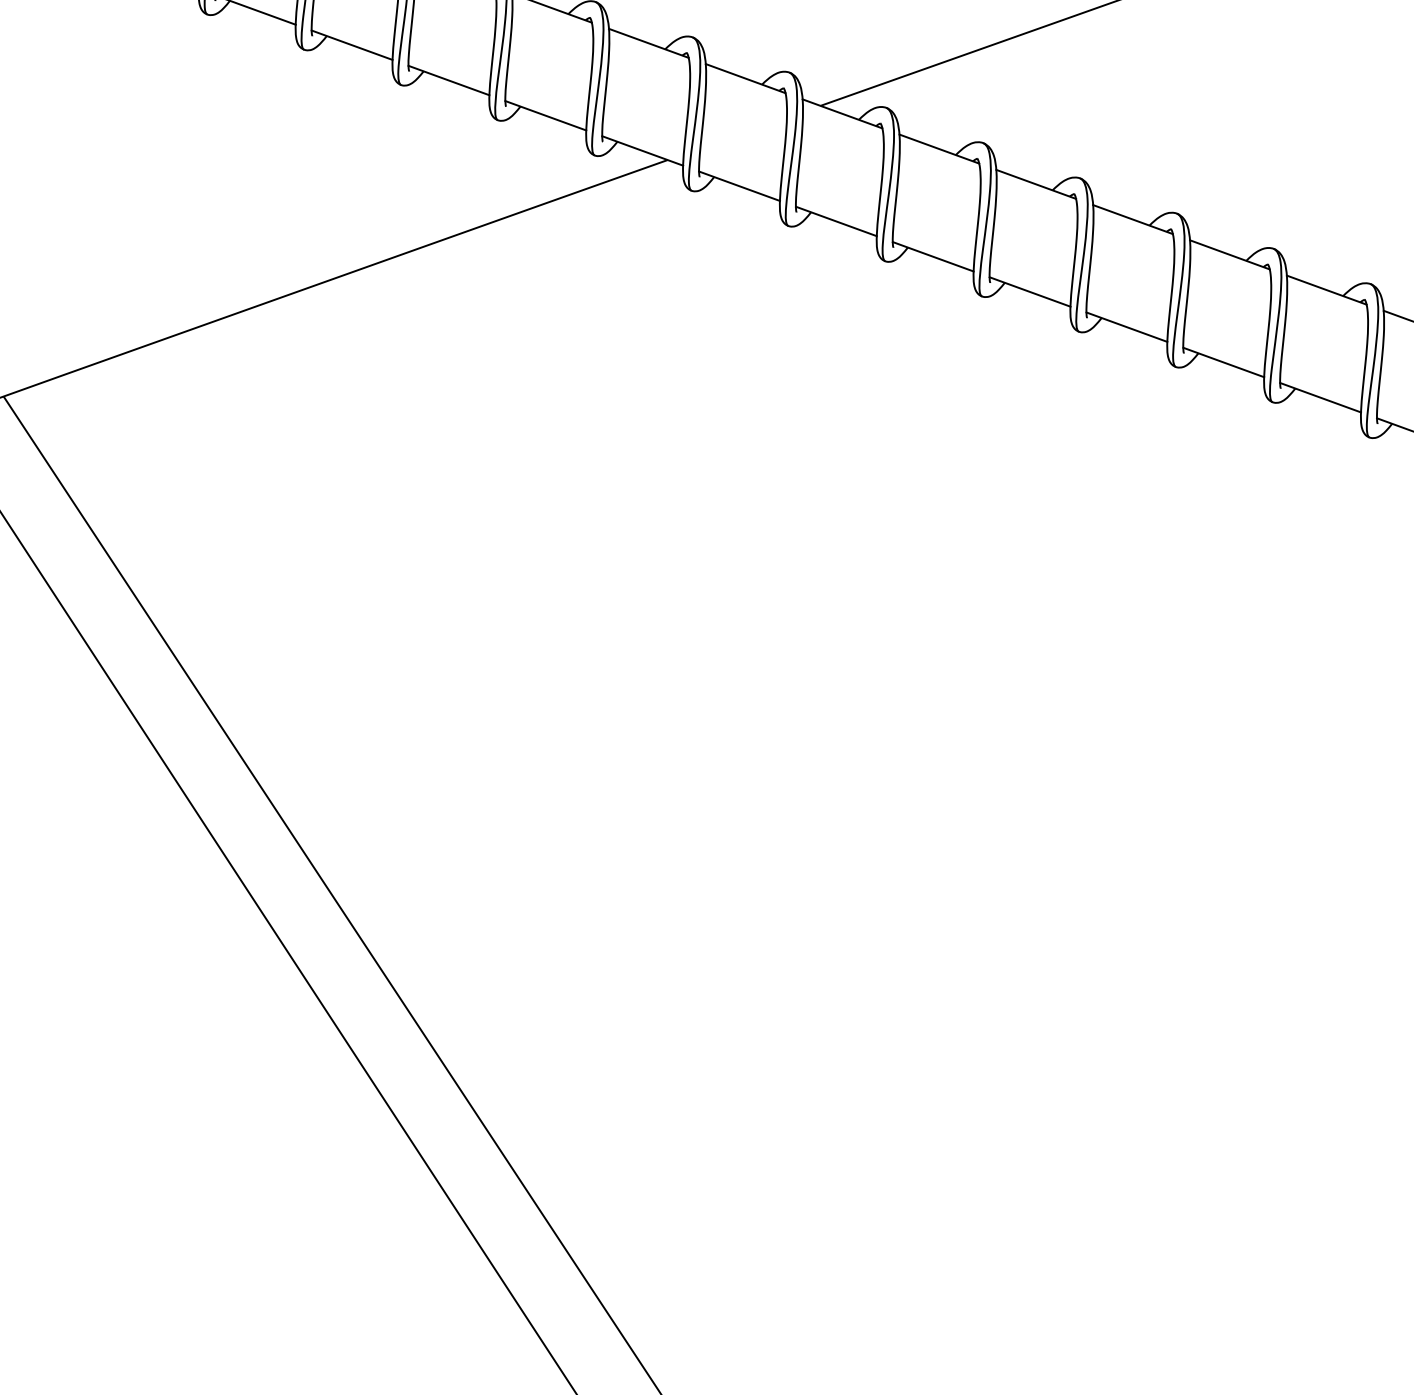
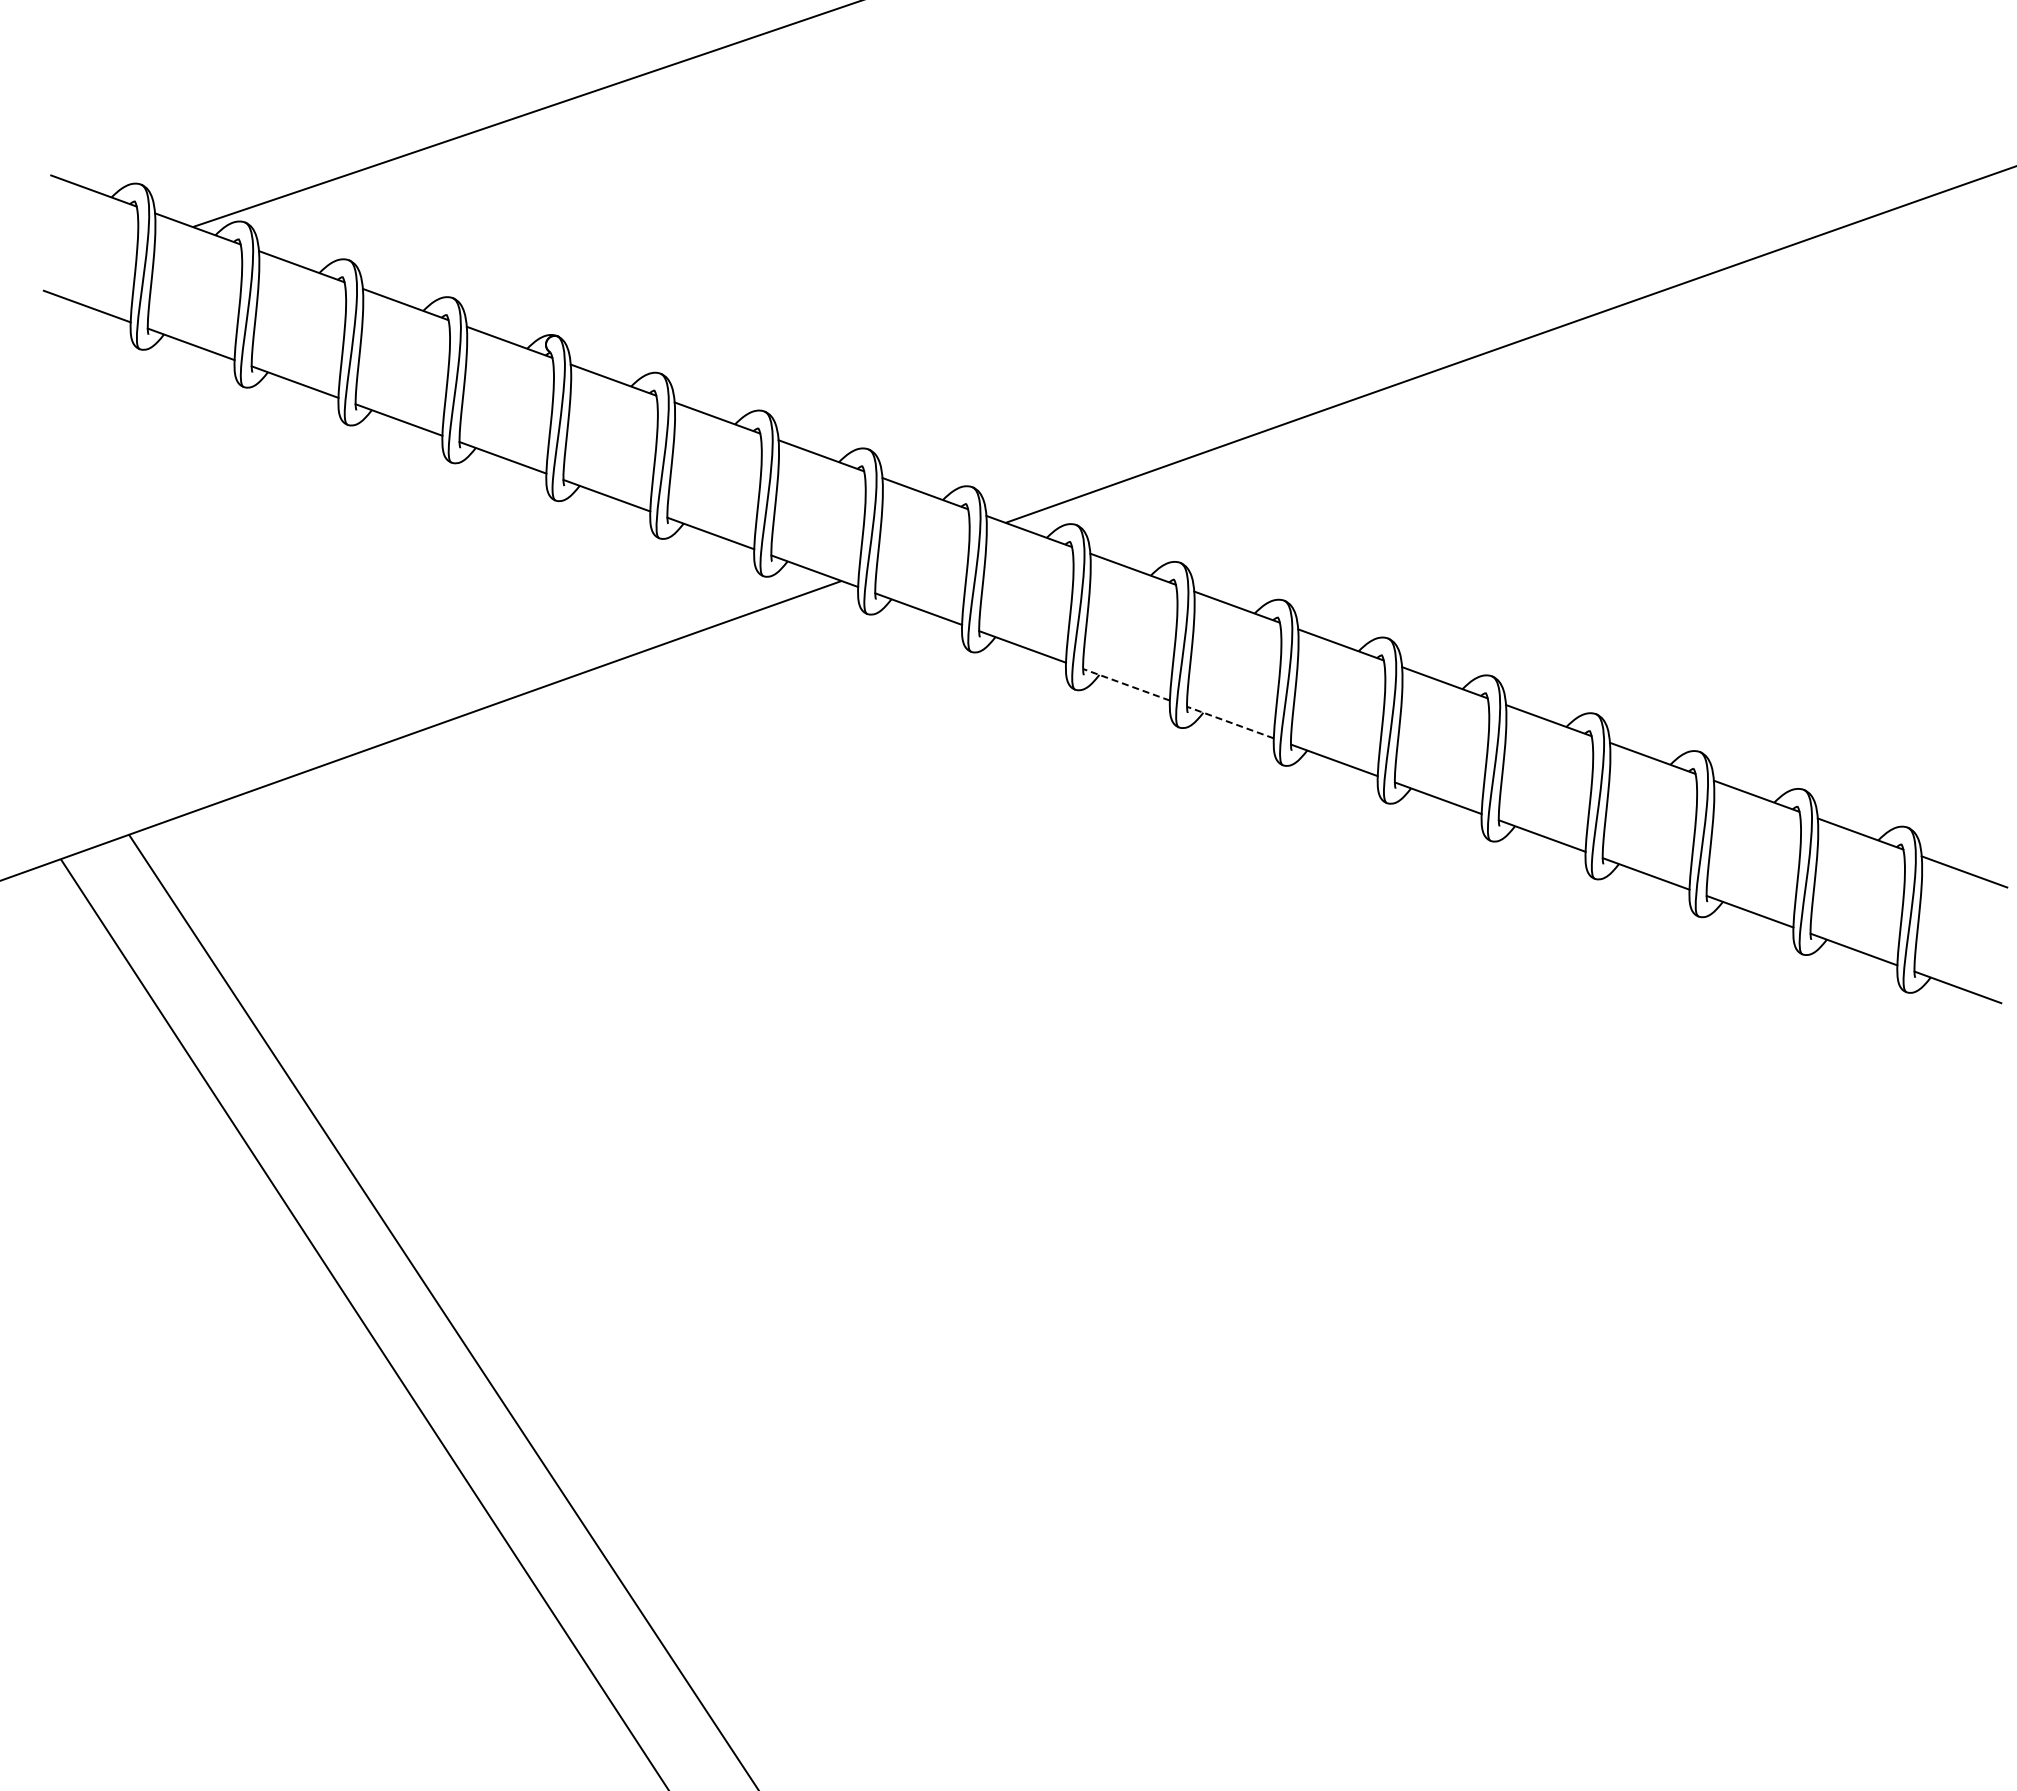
line: (933, 256) -> (1126, 684), solid -> dashed
line: (1030, 291) -> (1230, 722), solid -> dashed

